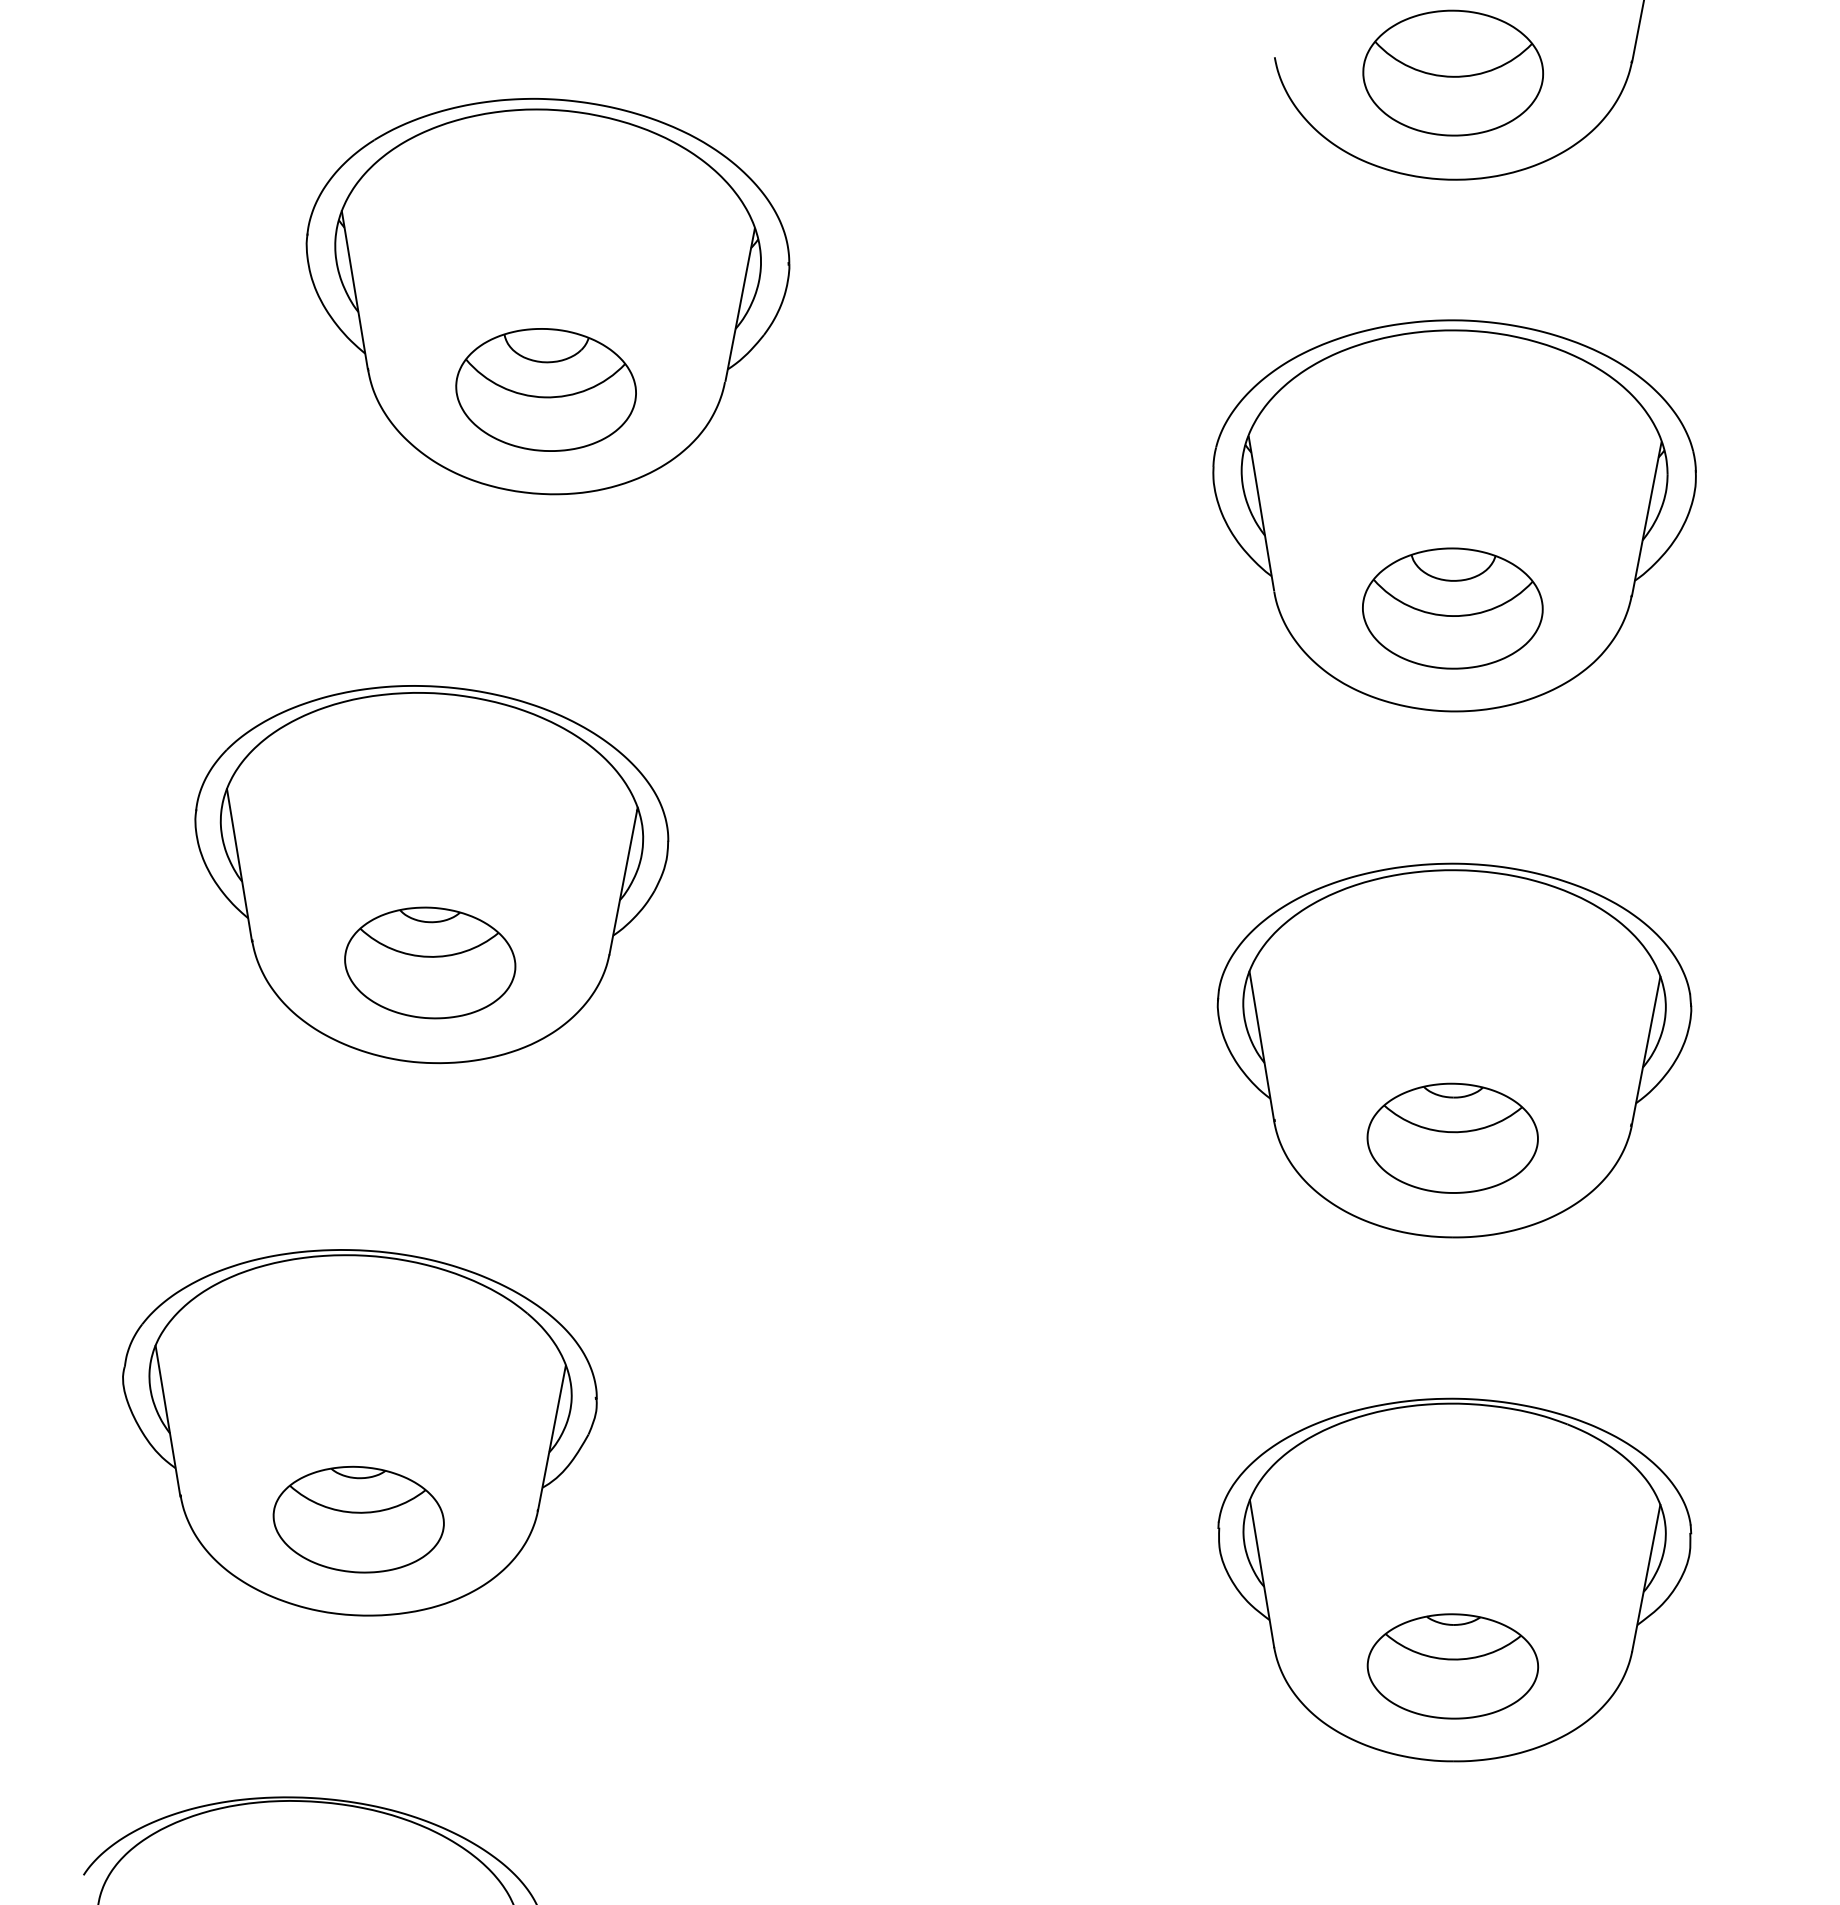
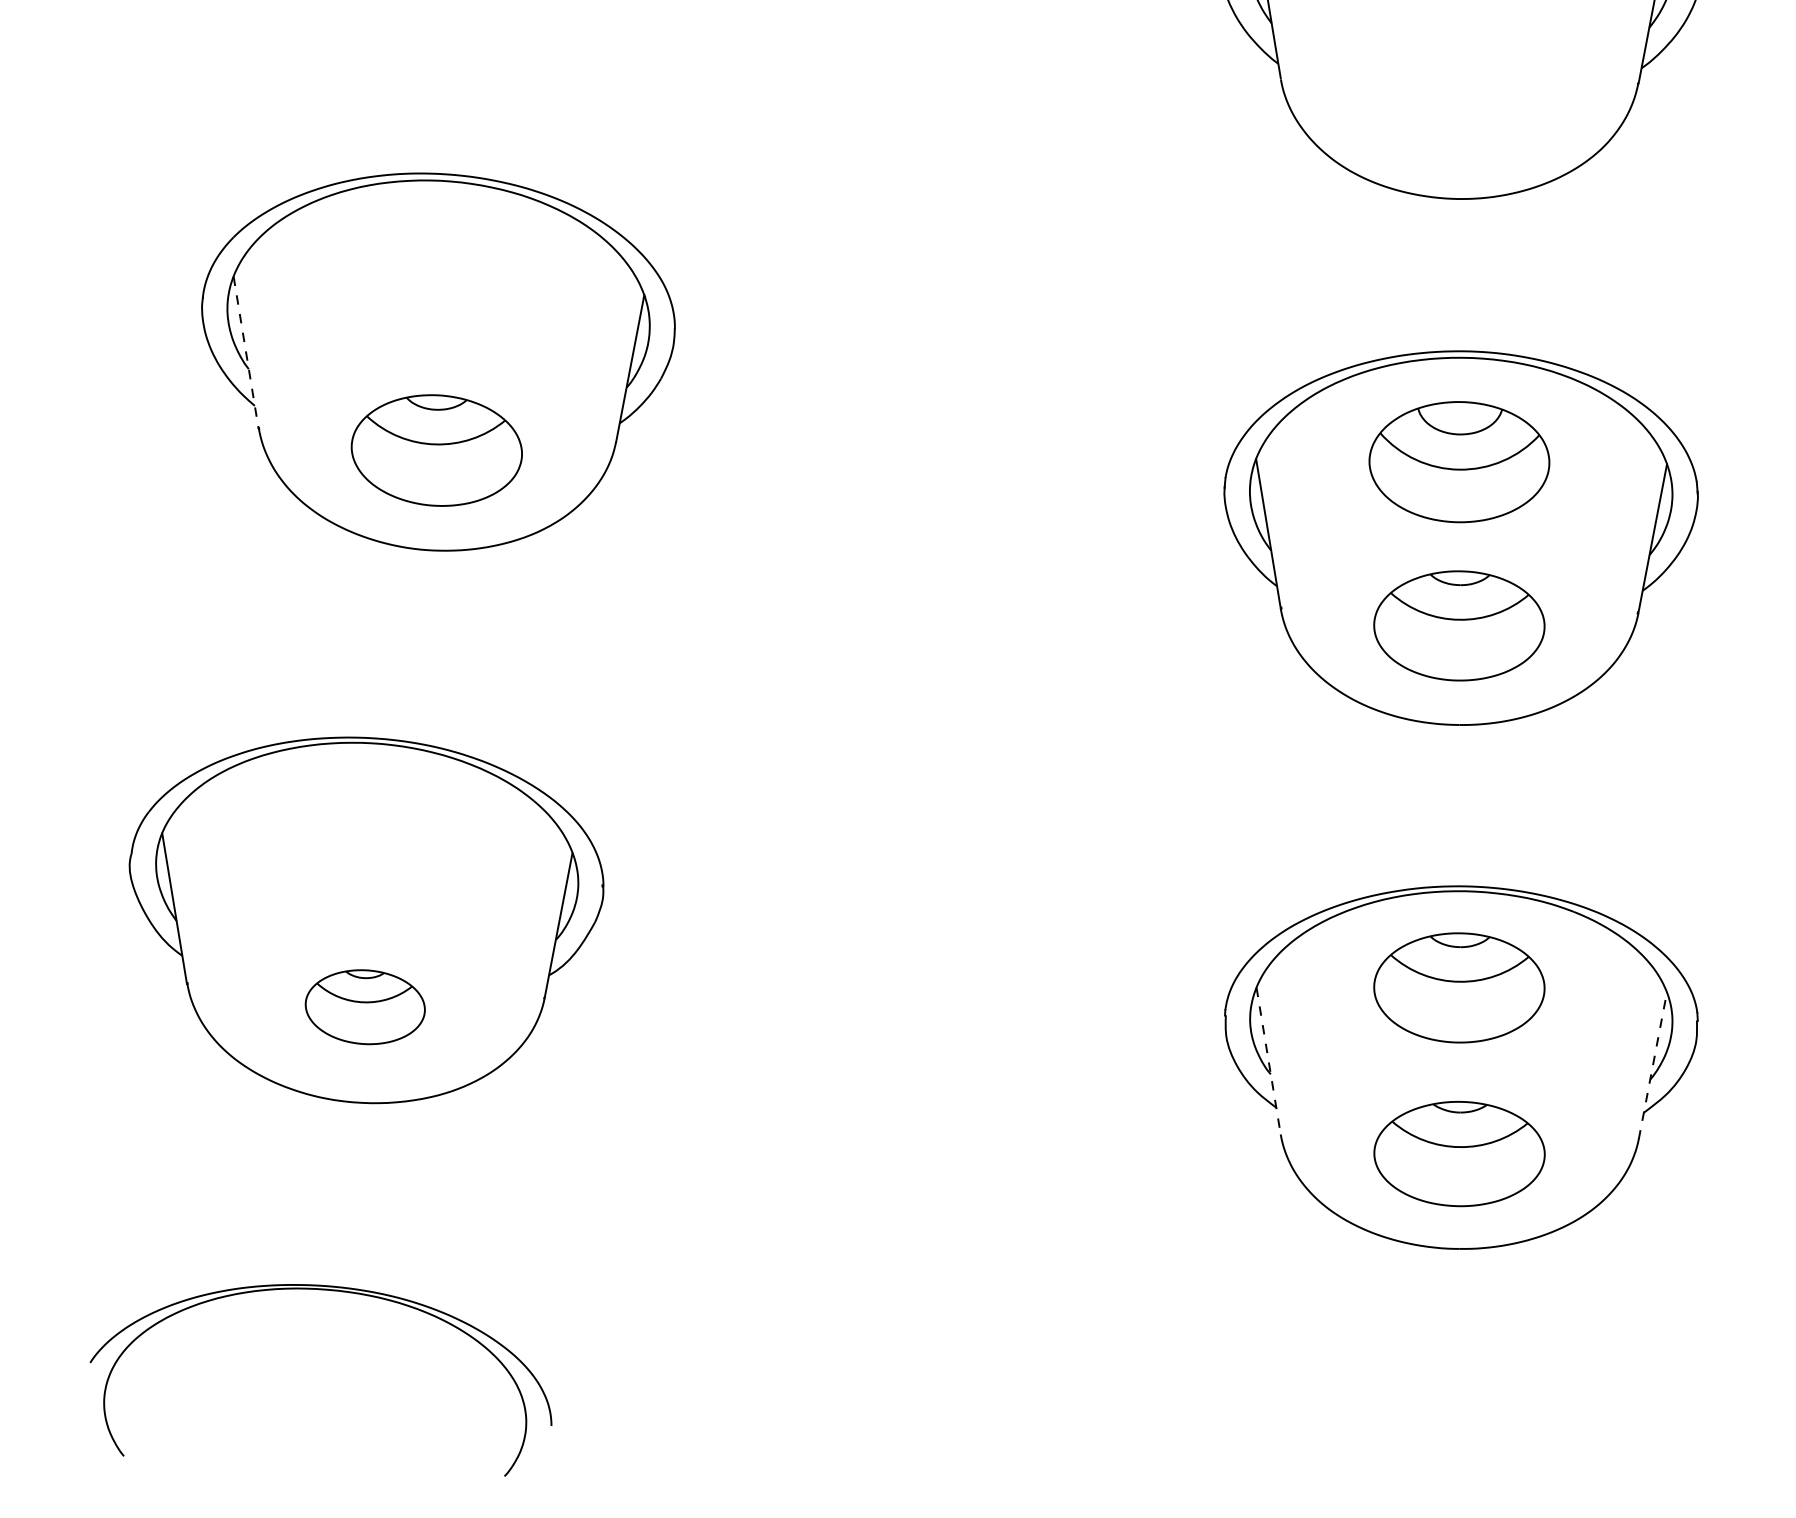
part: (1452, 608) -> (1459, 462), moved
line: (239, 865) -> (246, 353), solid -> dashed
part: (1452, 1499) -> (1459, 987), added
part: (358, 1519) -> (365, 1007), size x0.7
line: (1262, 1573) -> (1269, 1061), solid -> dashed
line: (1646, 1578) -> (1653, 1066), solid -> dashed

